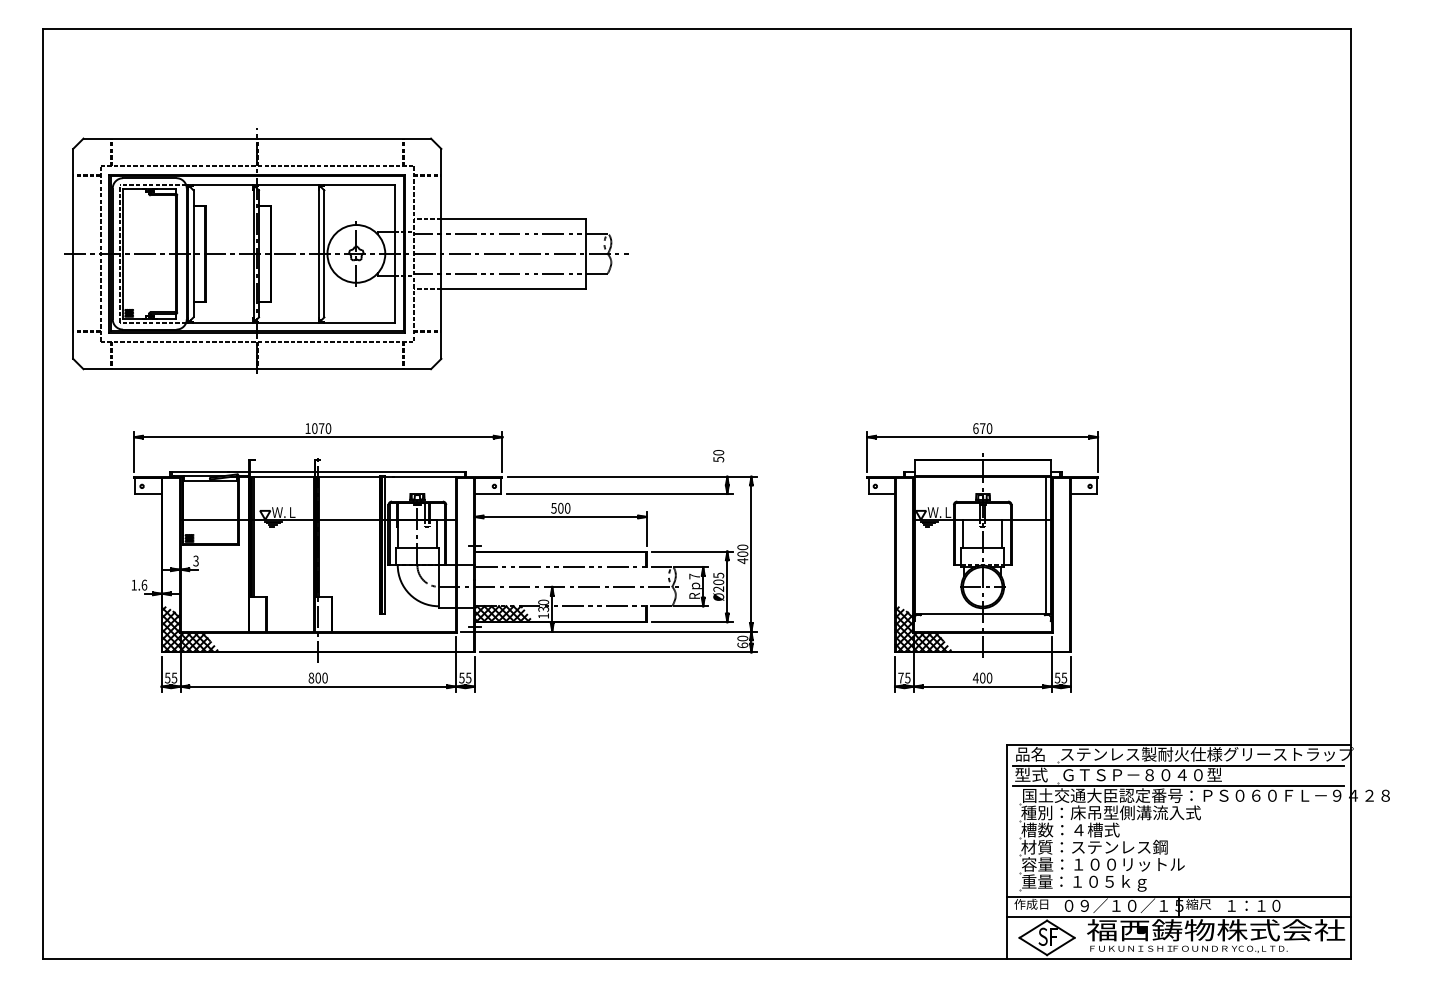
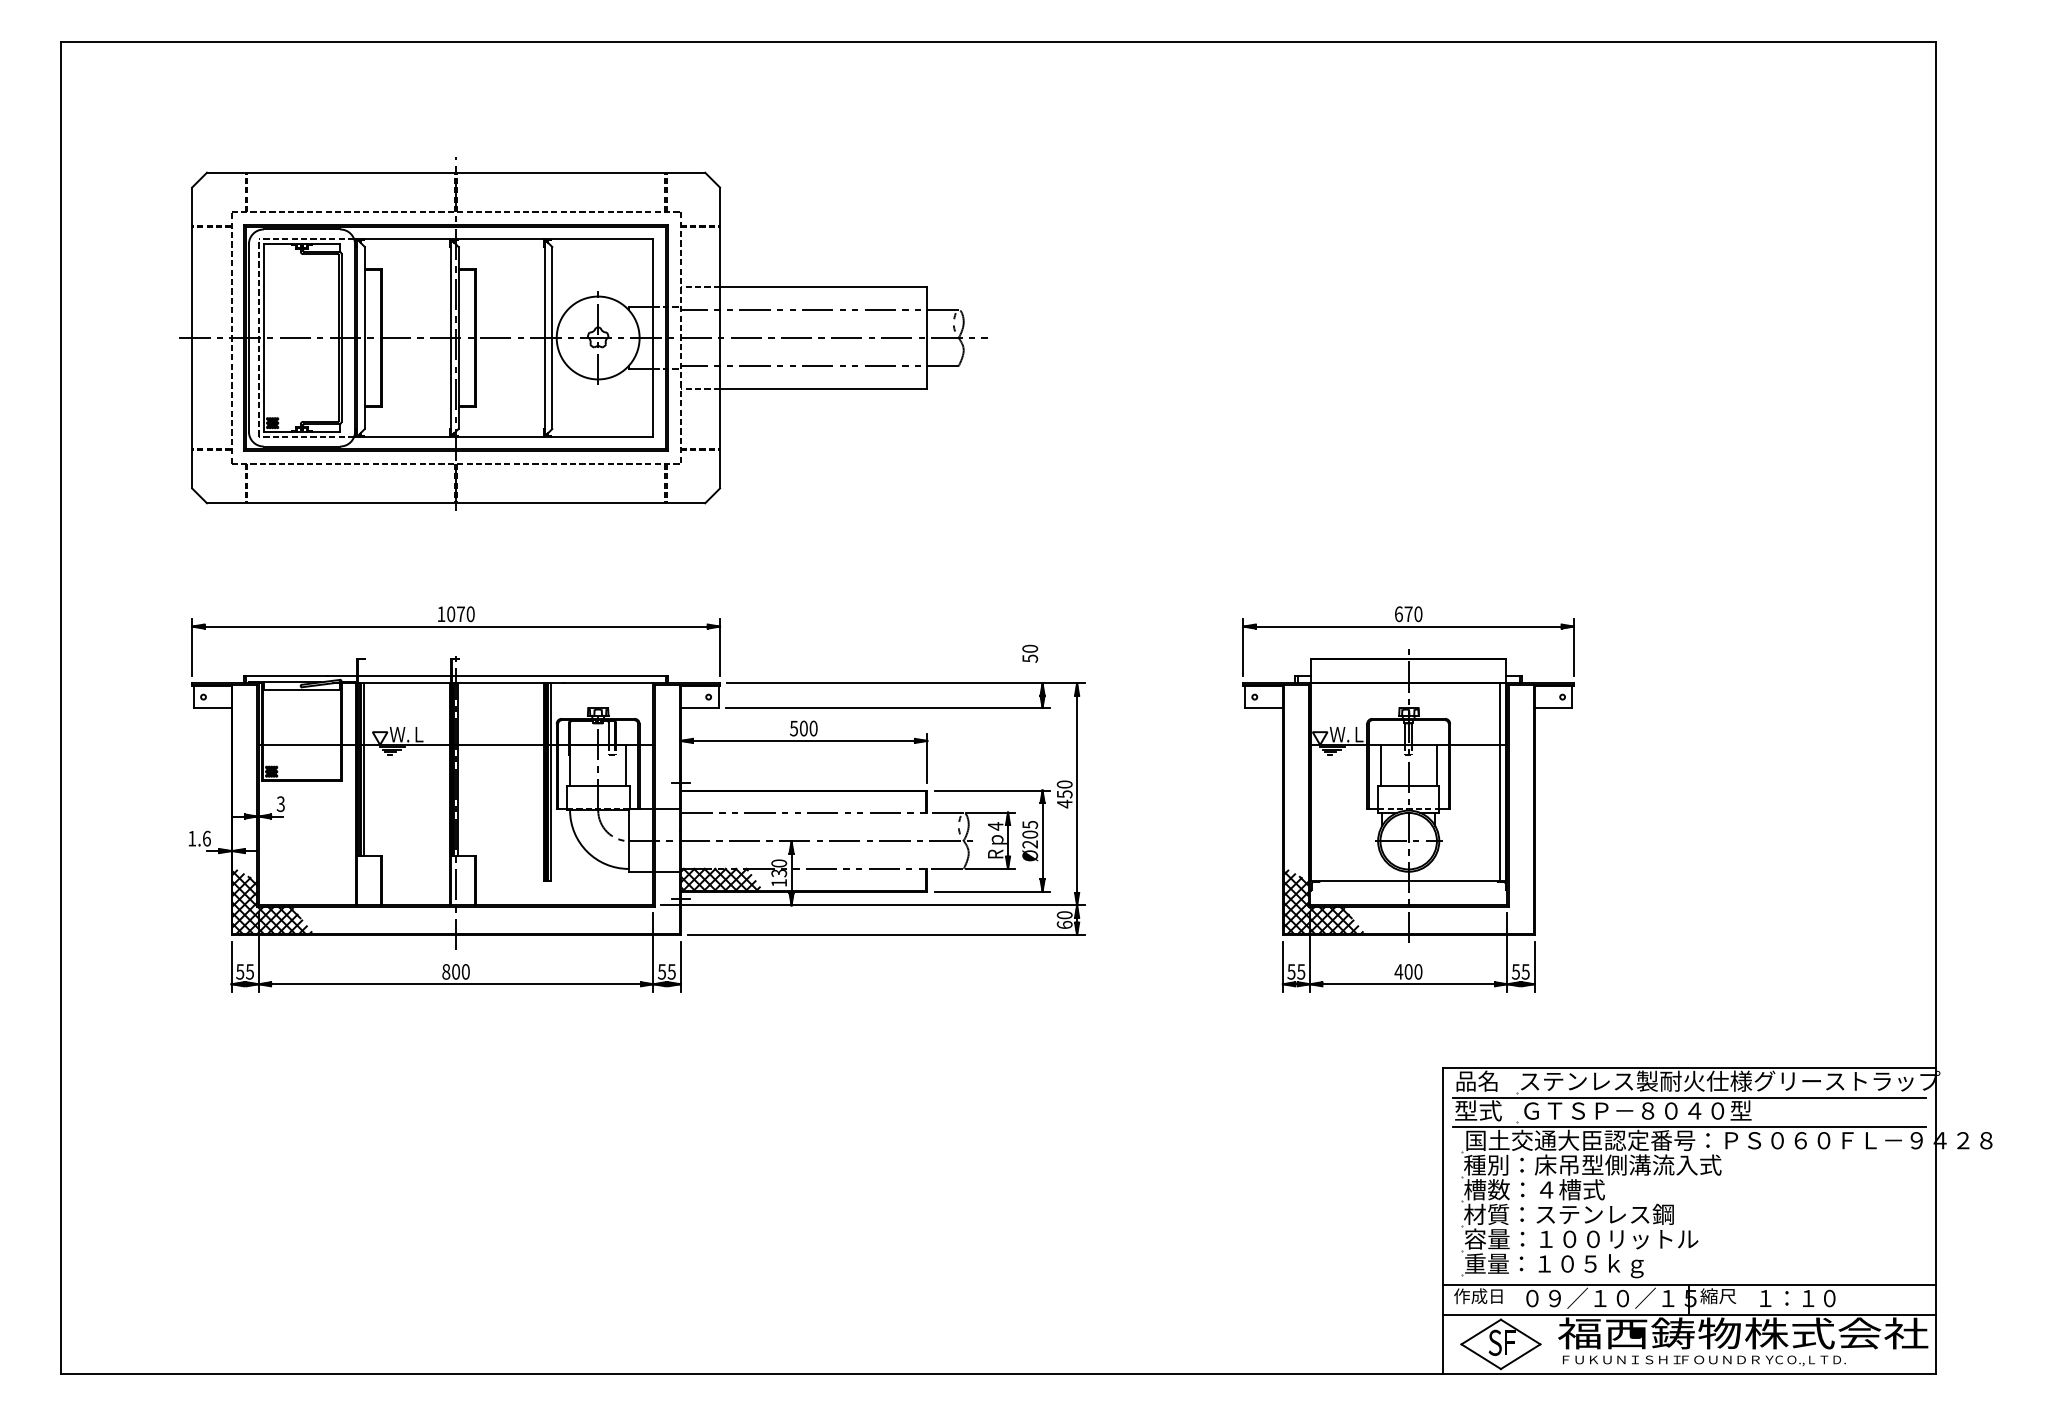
part: (346, 250) -> (584, 333), moved
text: (742, 553) -> (1064, 793), 400 -> 450
text: (694, 576) -> (995, 826), 7 -> 4
text: (900, 677) -> (1290, 971), 75 -> 55

